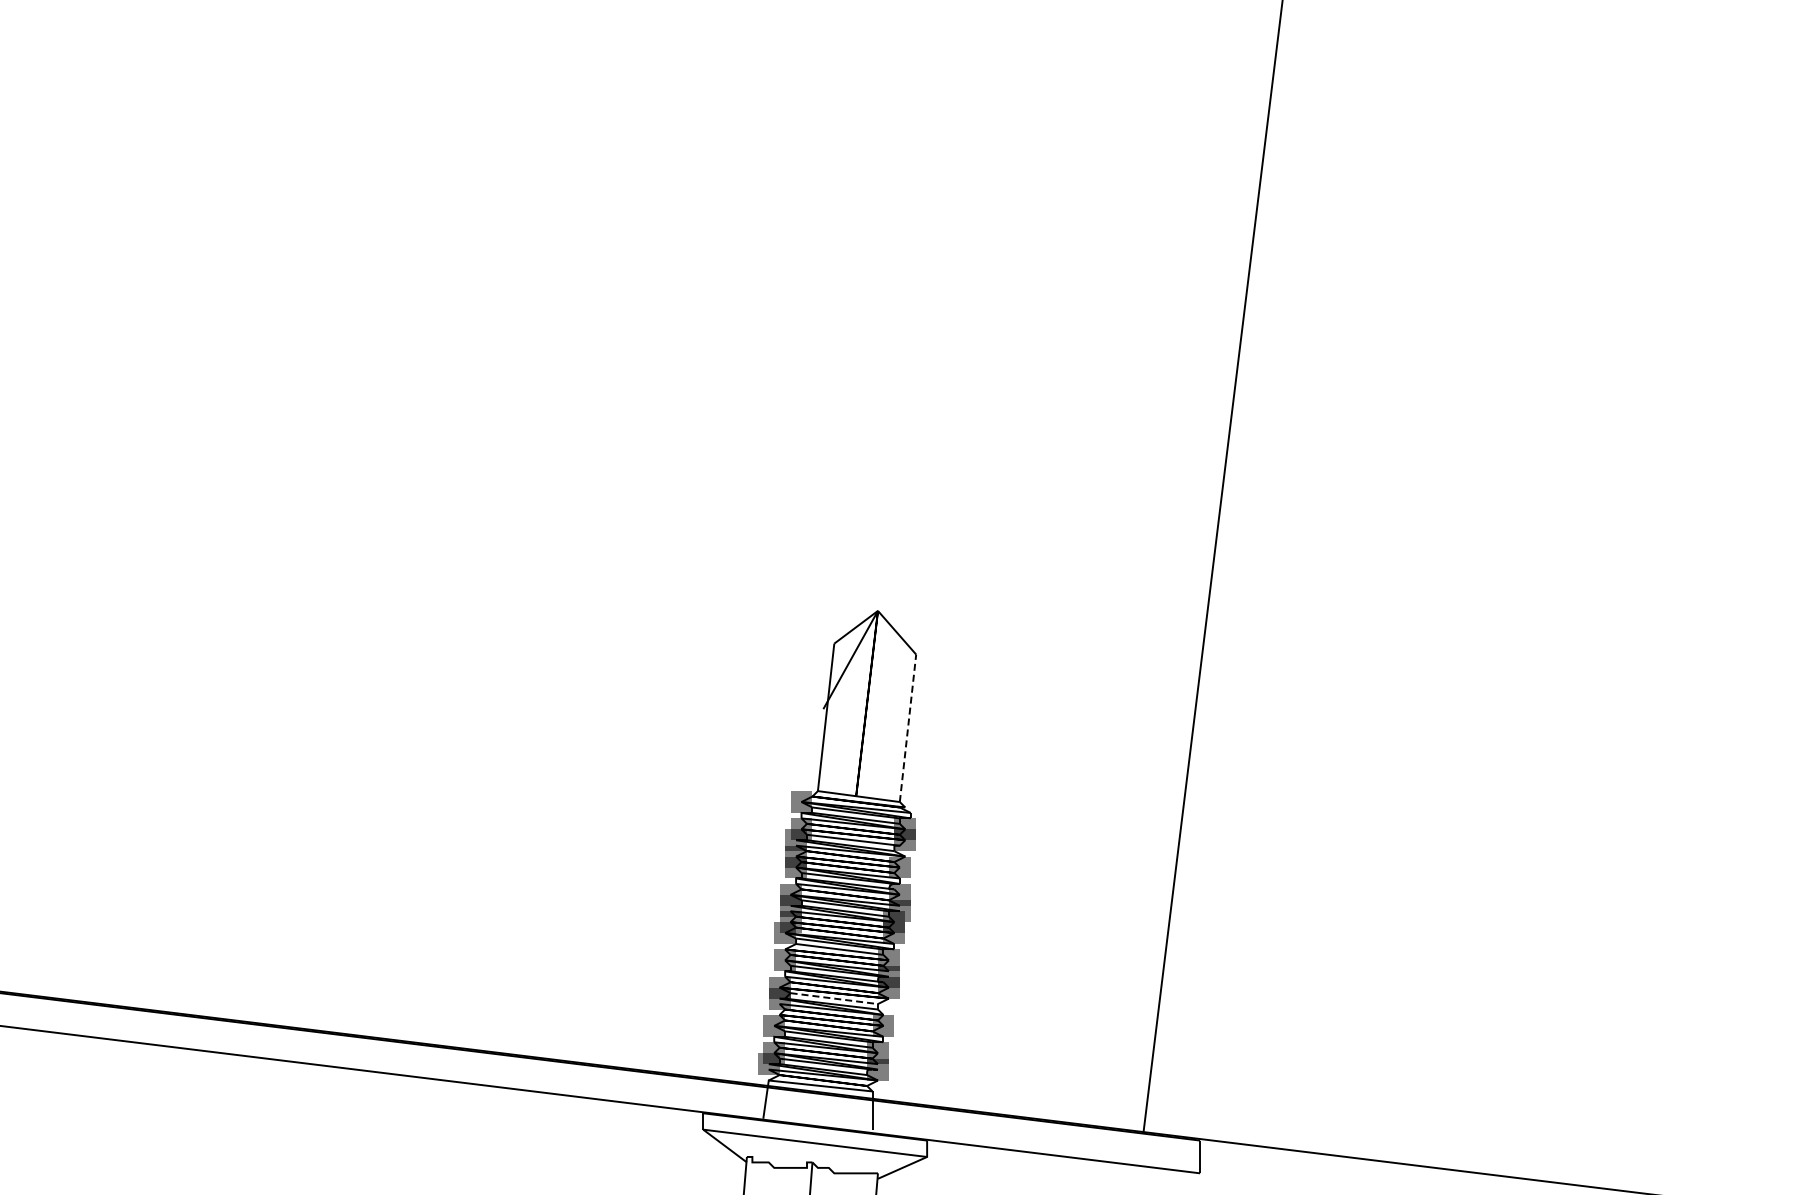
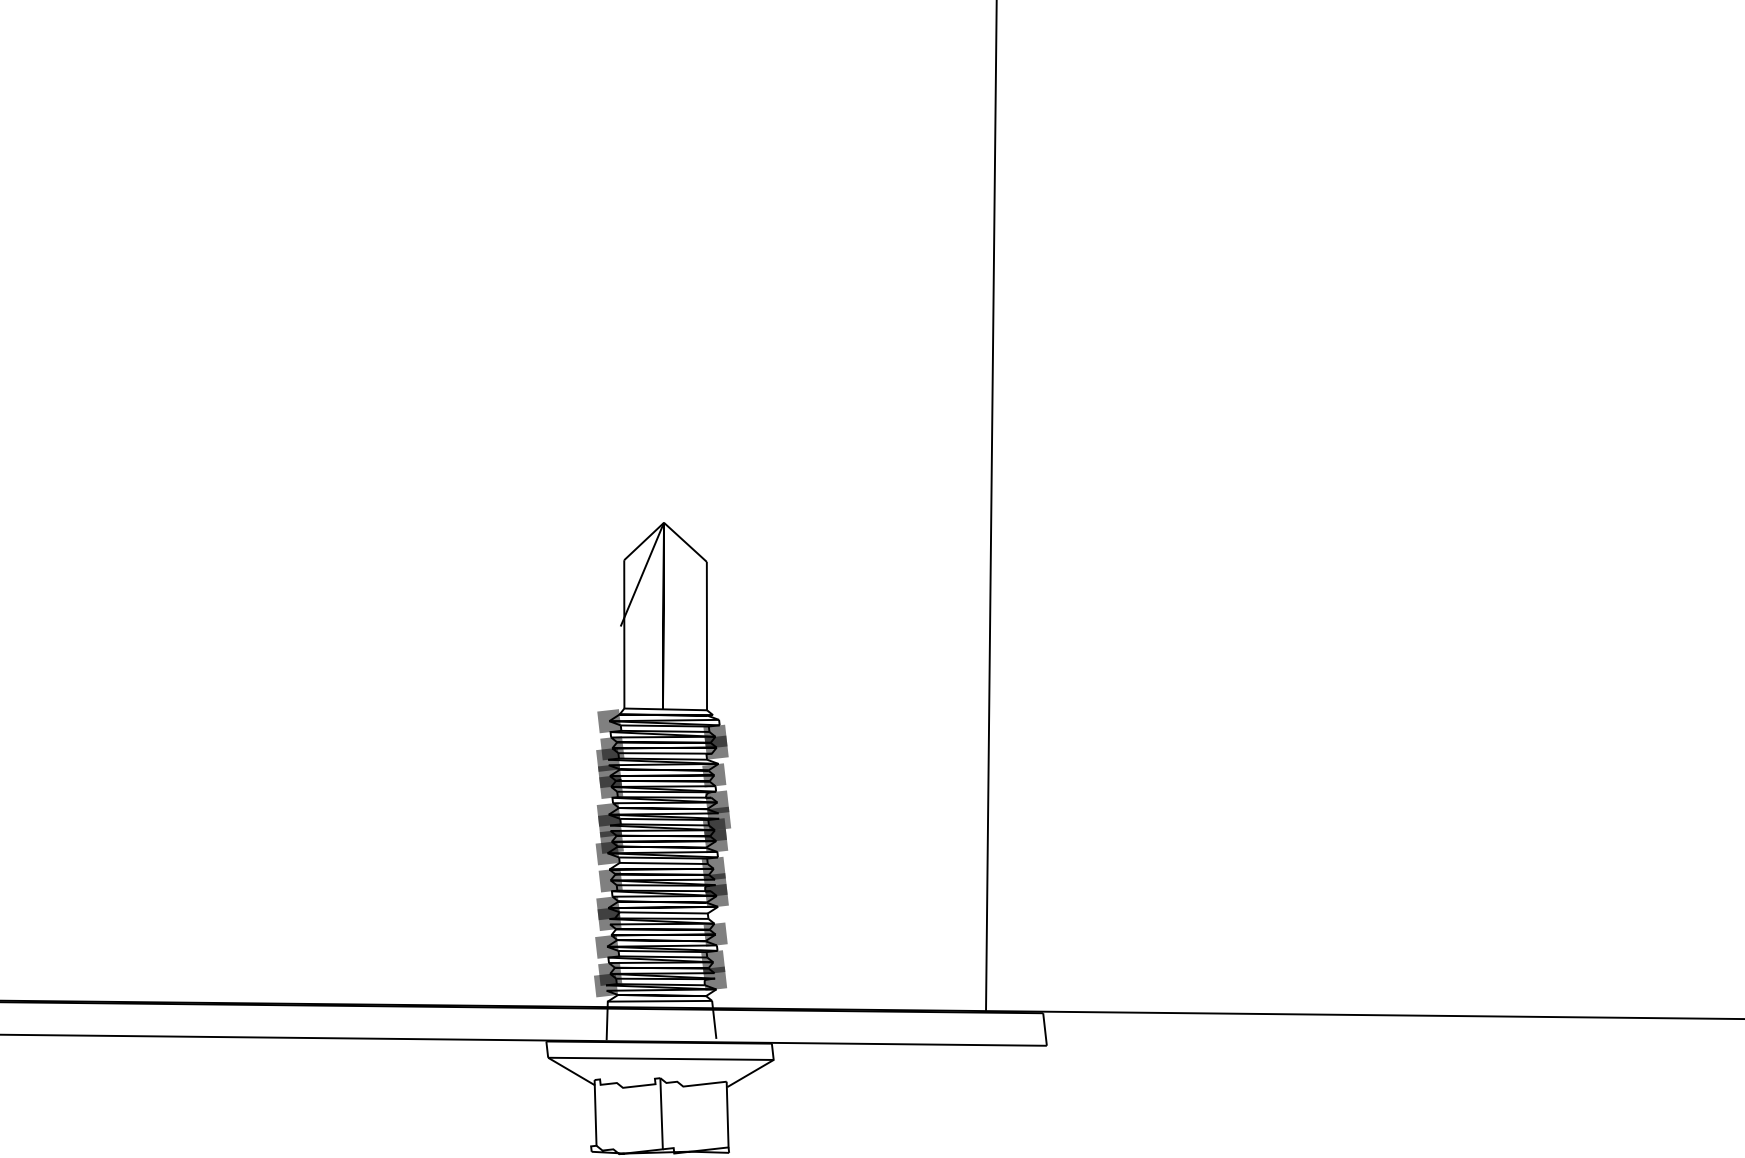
line: (908, 727) -> (707, 635), dashed -> solid
line: (834, 998) -> (663, 912), dashed -> solid

